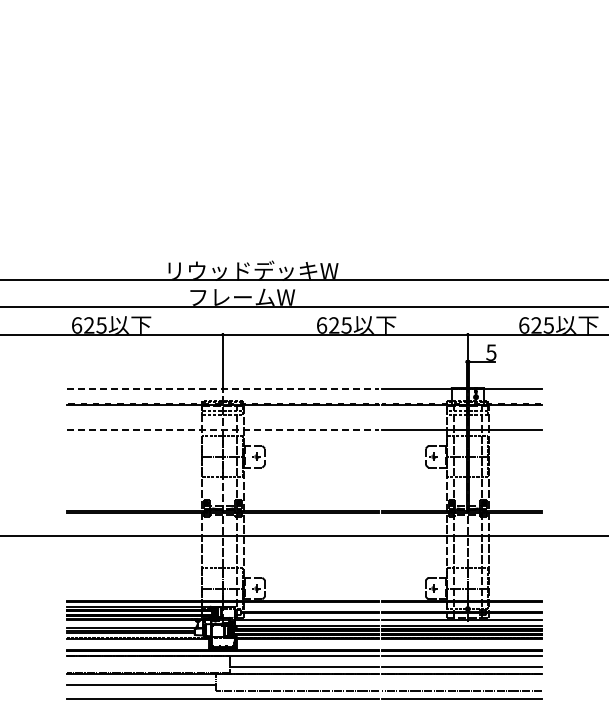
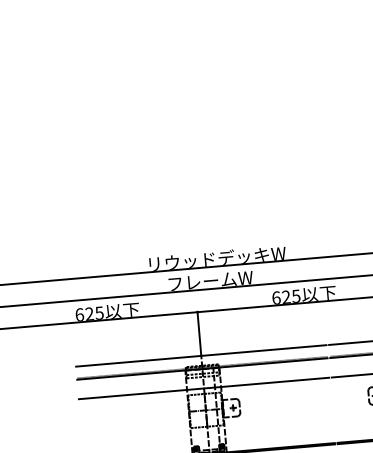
line: (222, 389) -> (201, 356), dashed -> solid
line: (222, 429) -> (203, 388), dashed -> solid

